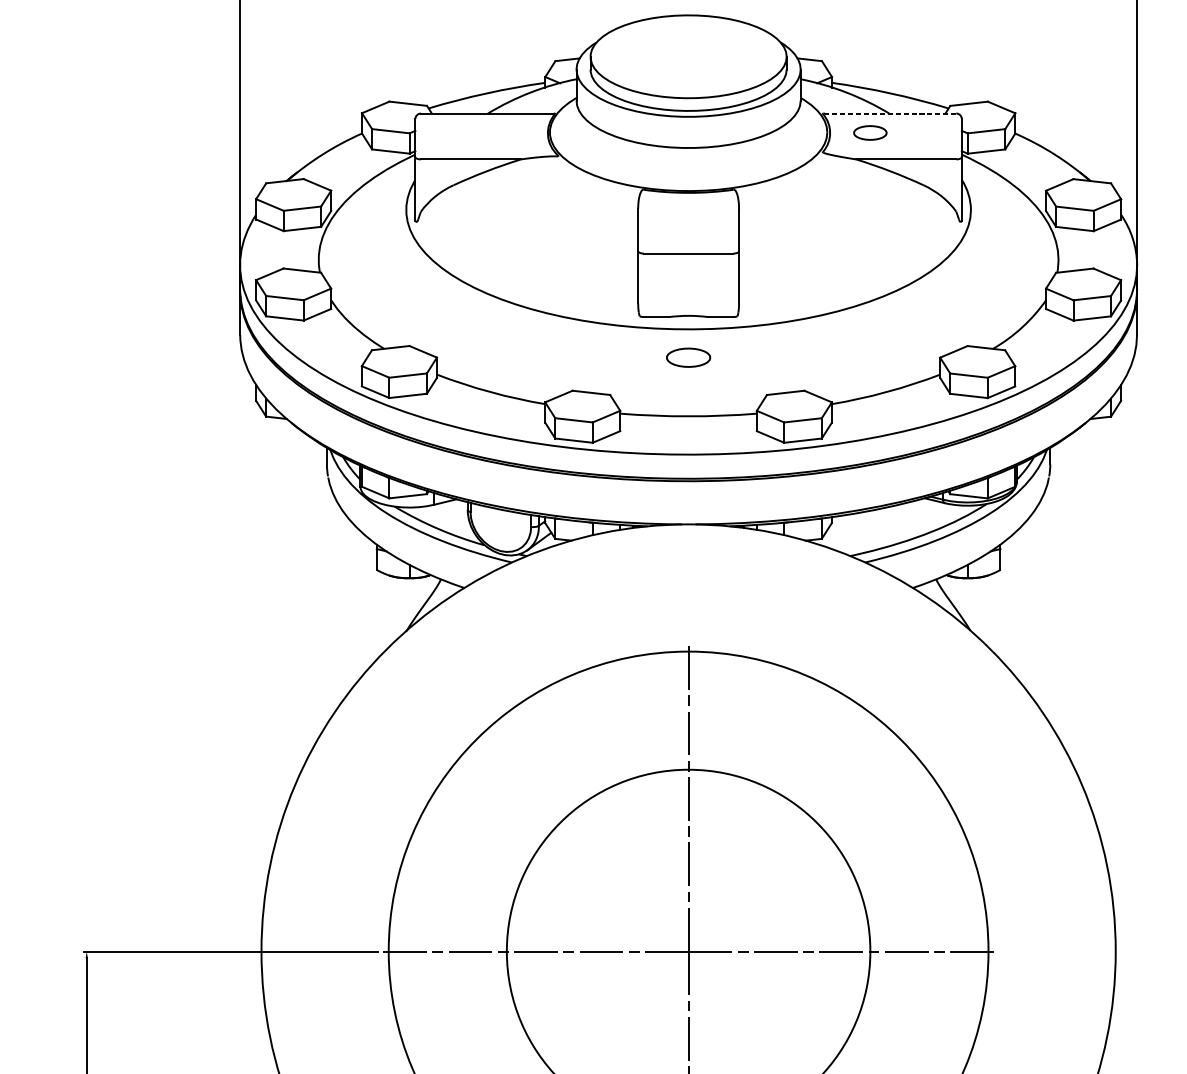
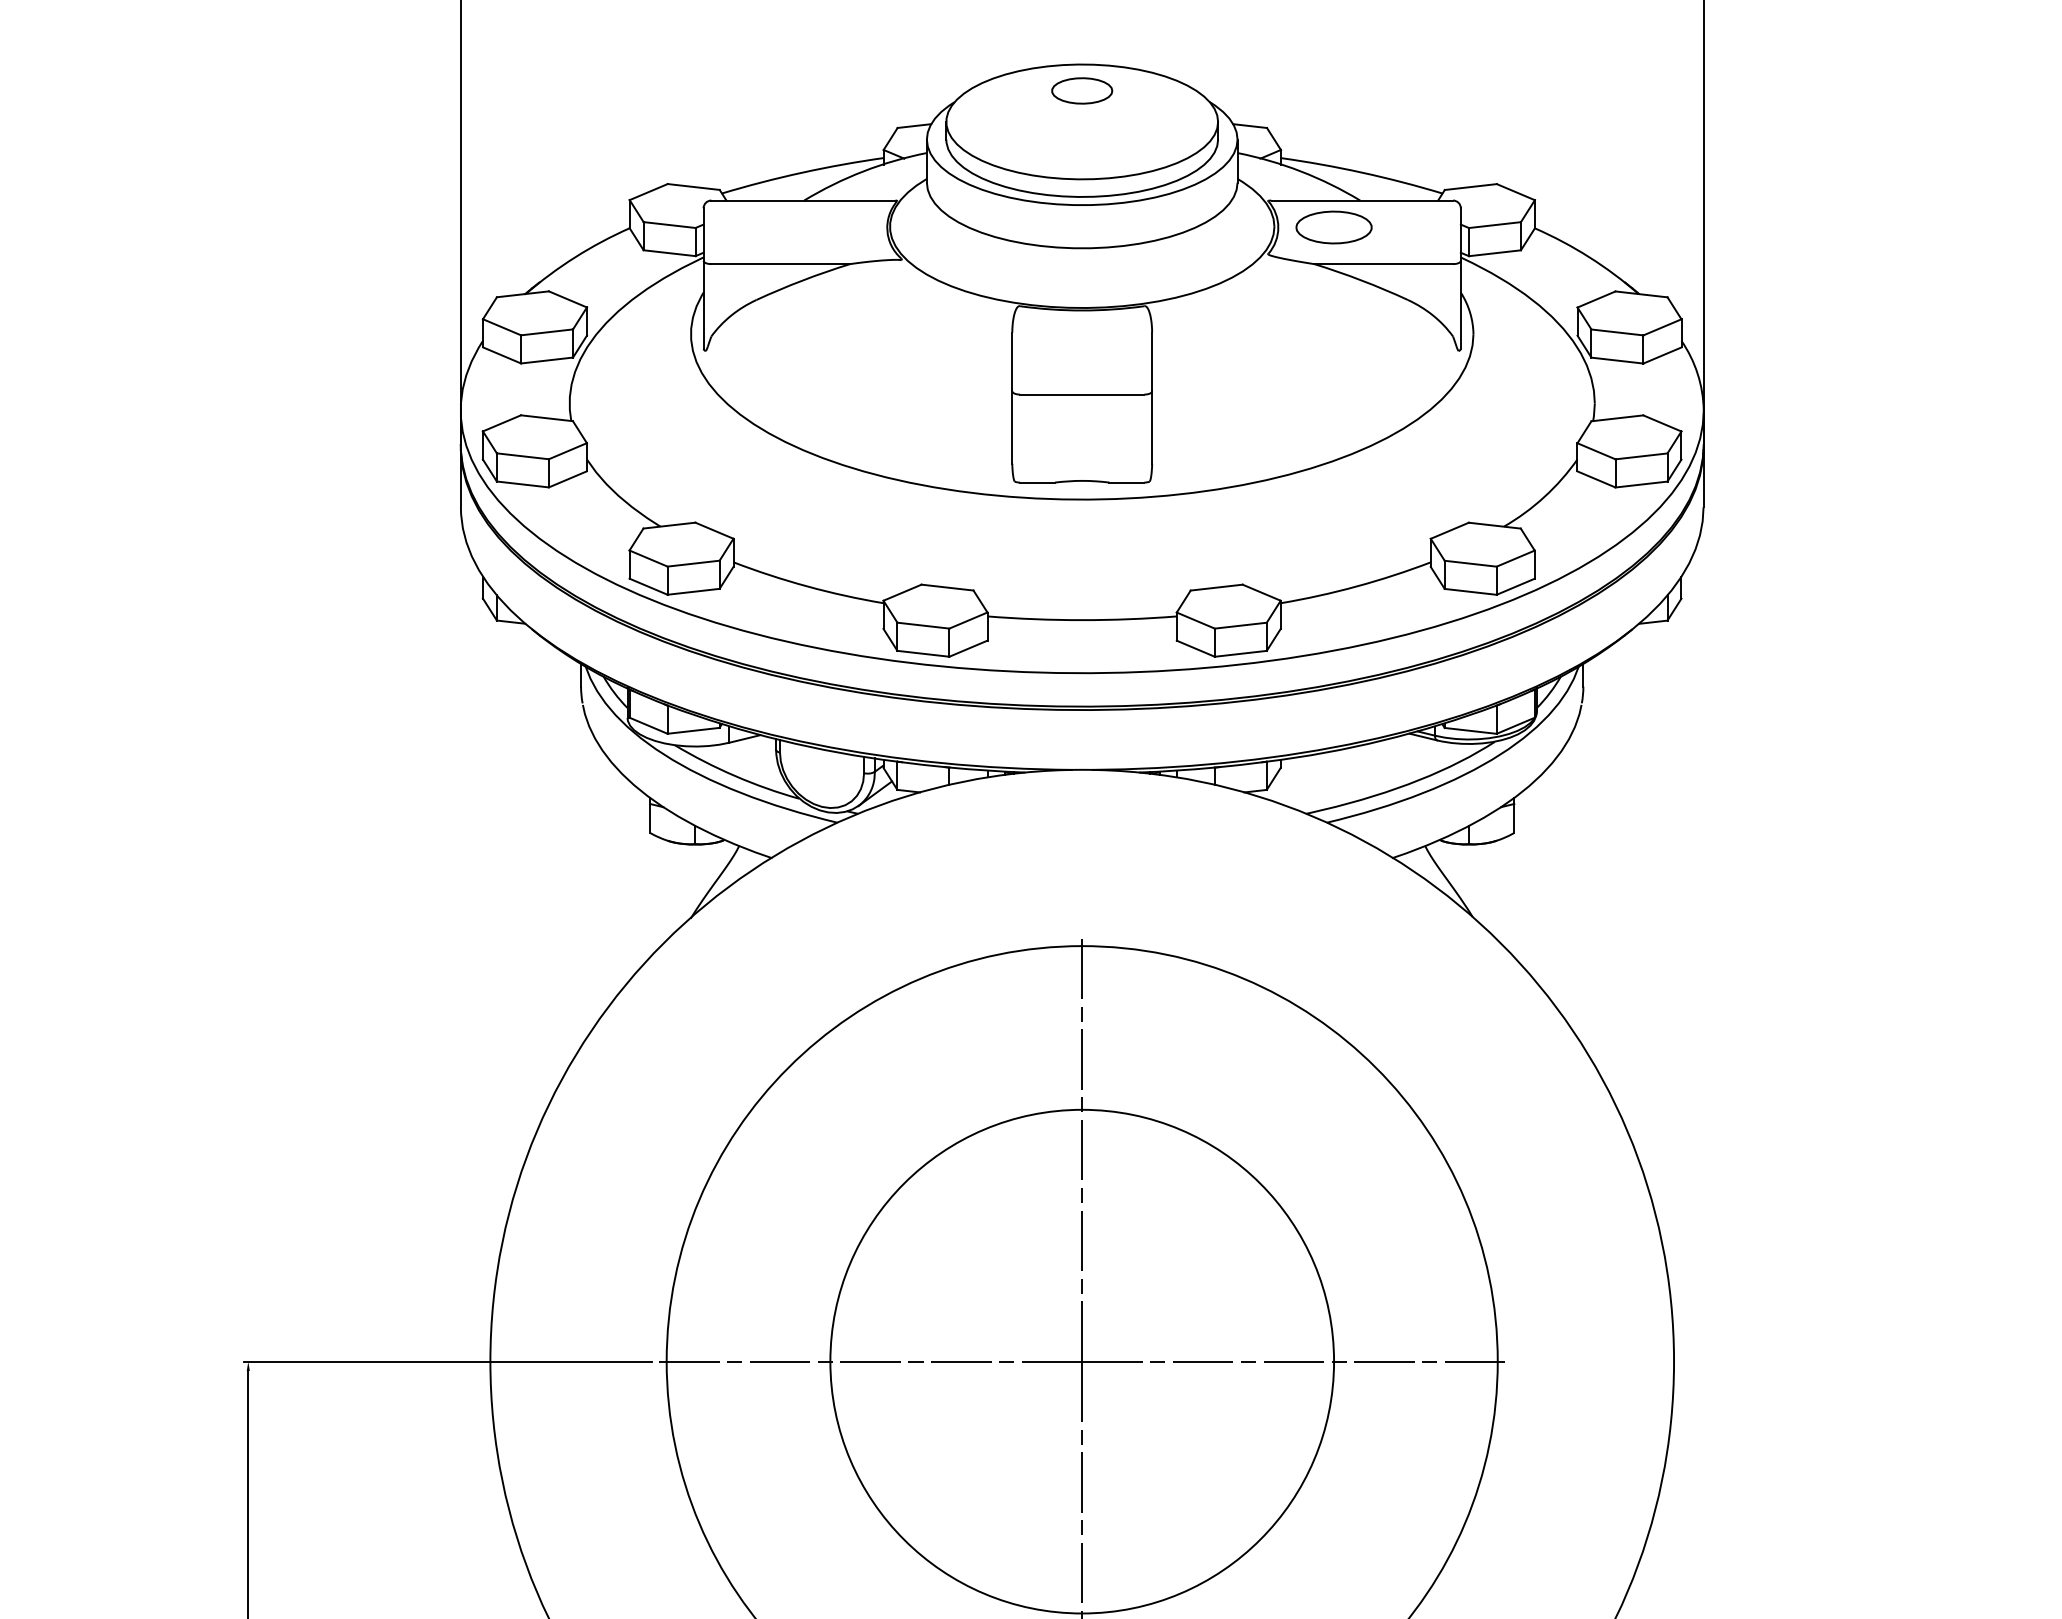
line: (890, 113) -> (1362, 200), dashed -> solid
part: (869, 132) -> (1333, 227), size x1.67
part: (688, 357) -> (1082, 90), moved

